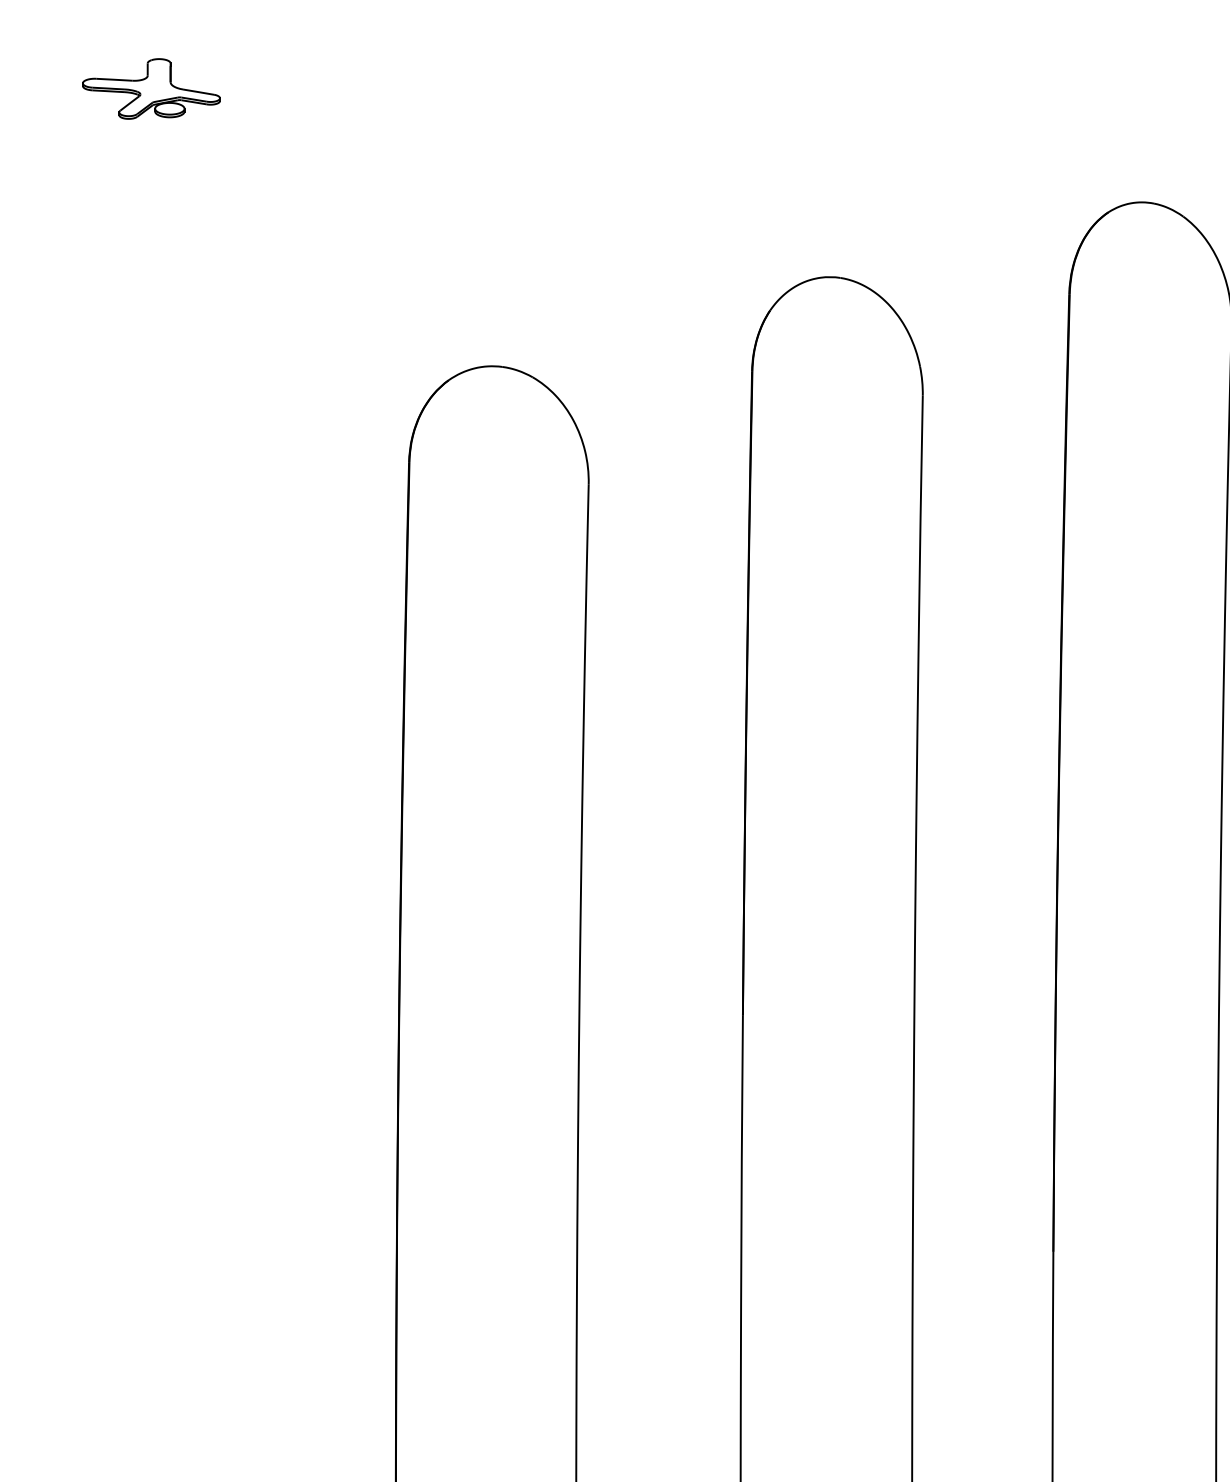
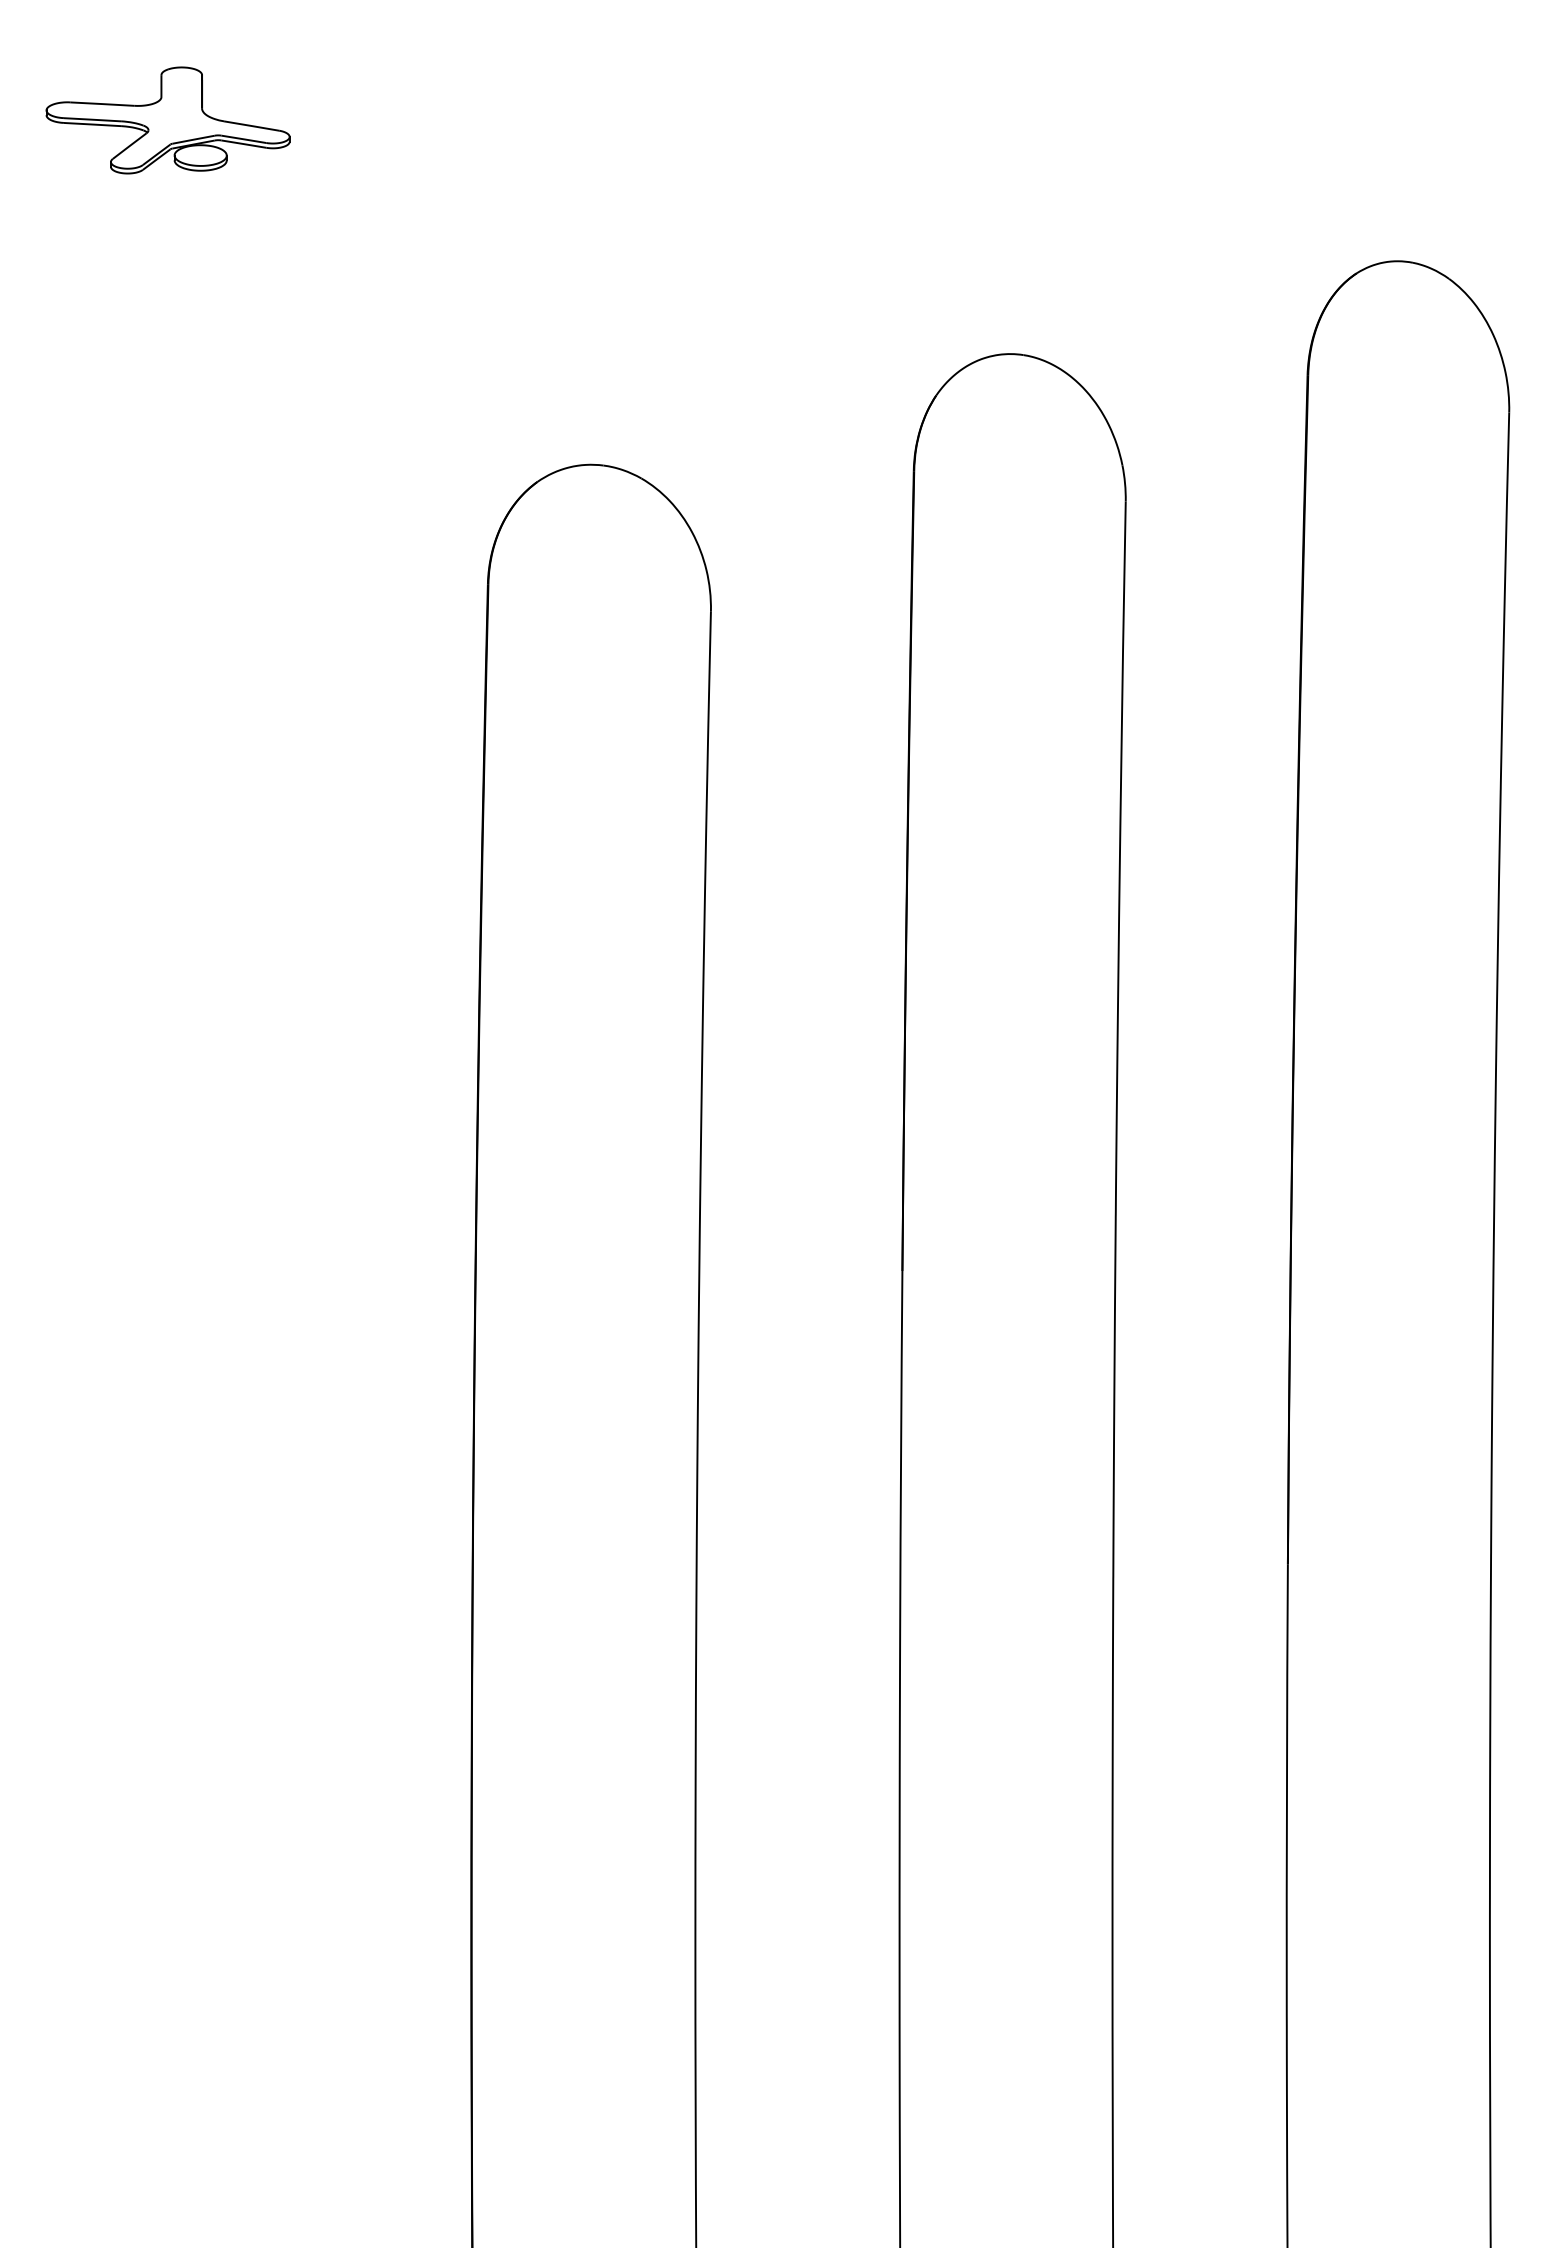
part: (151, 89) -> (167, 120), size x1.43

